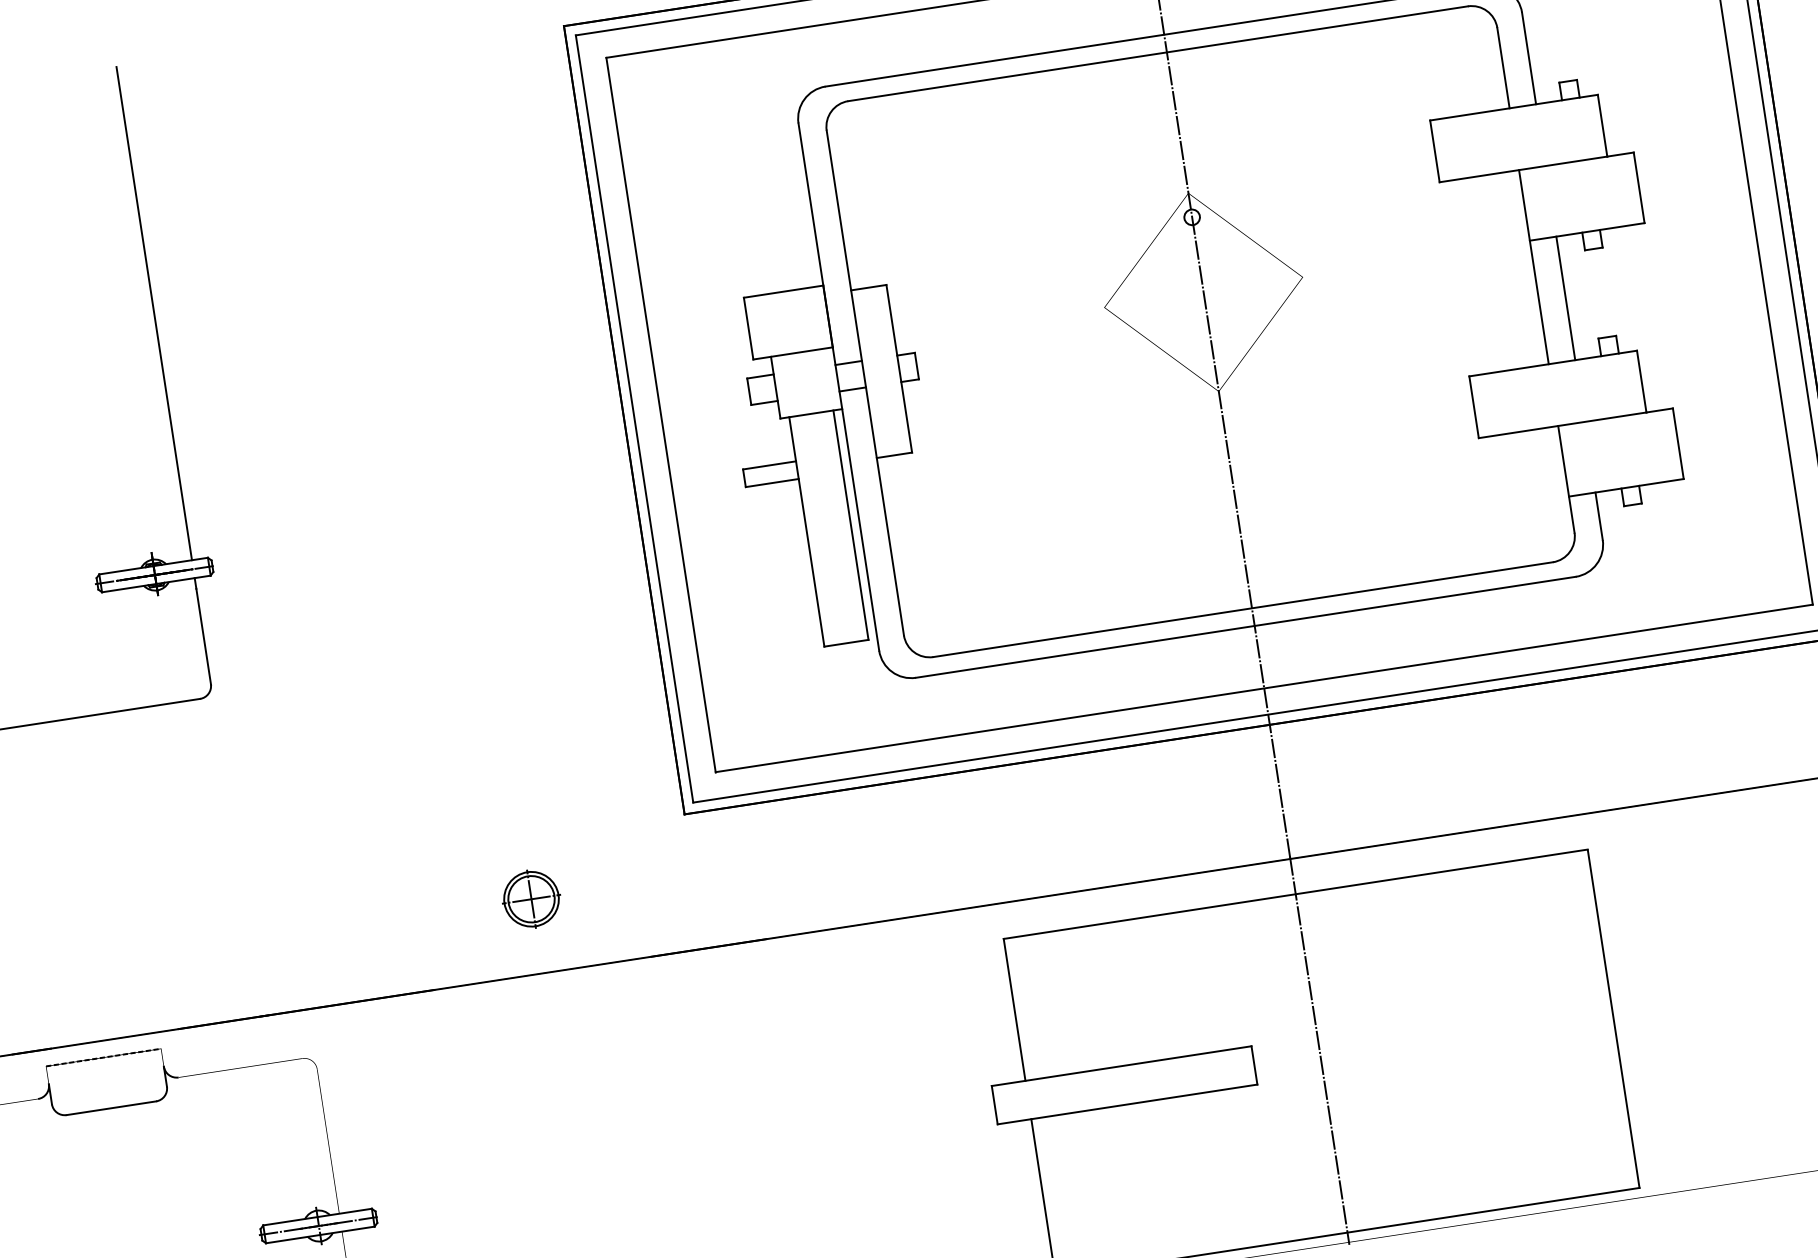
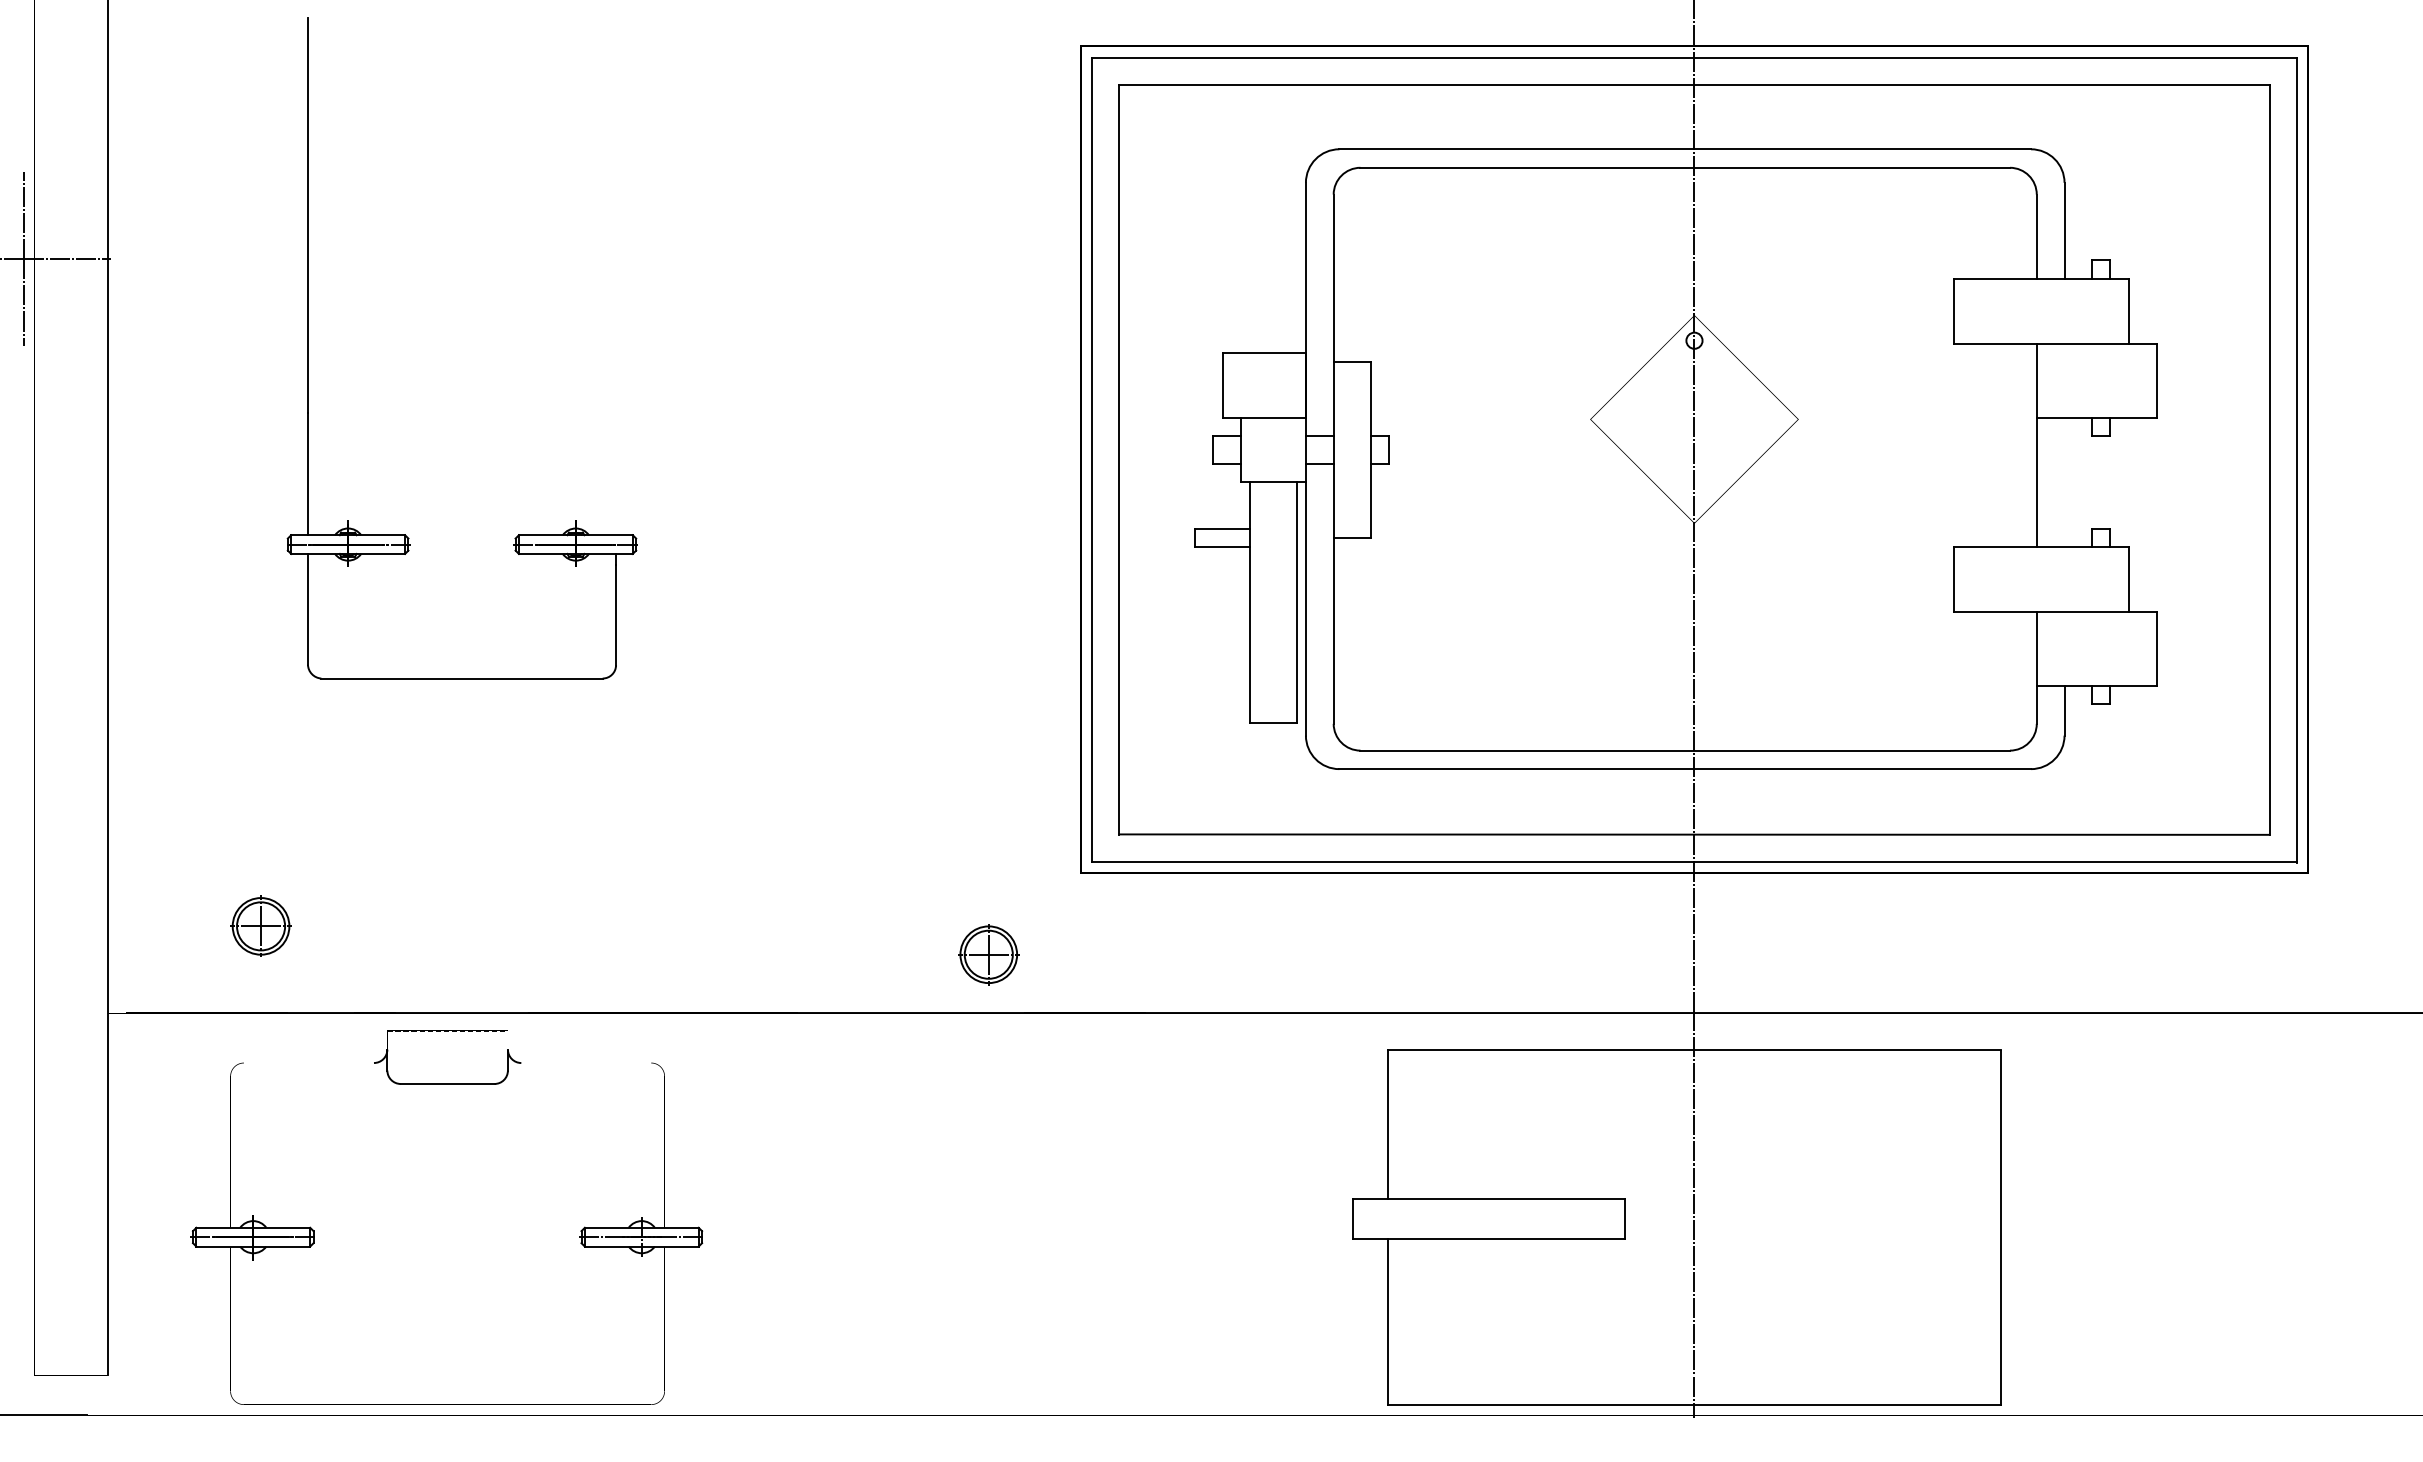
line: (1565, 298) -> (2064, 482), removed
line: (154, 313) -> (616, 276), removed
part: (531, 899) -> (988, 954), moved

